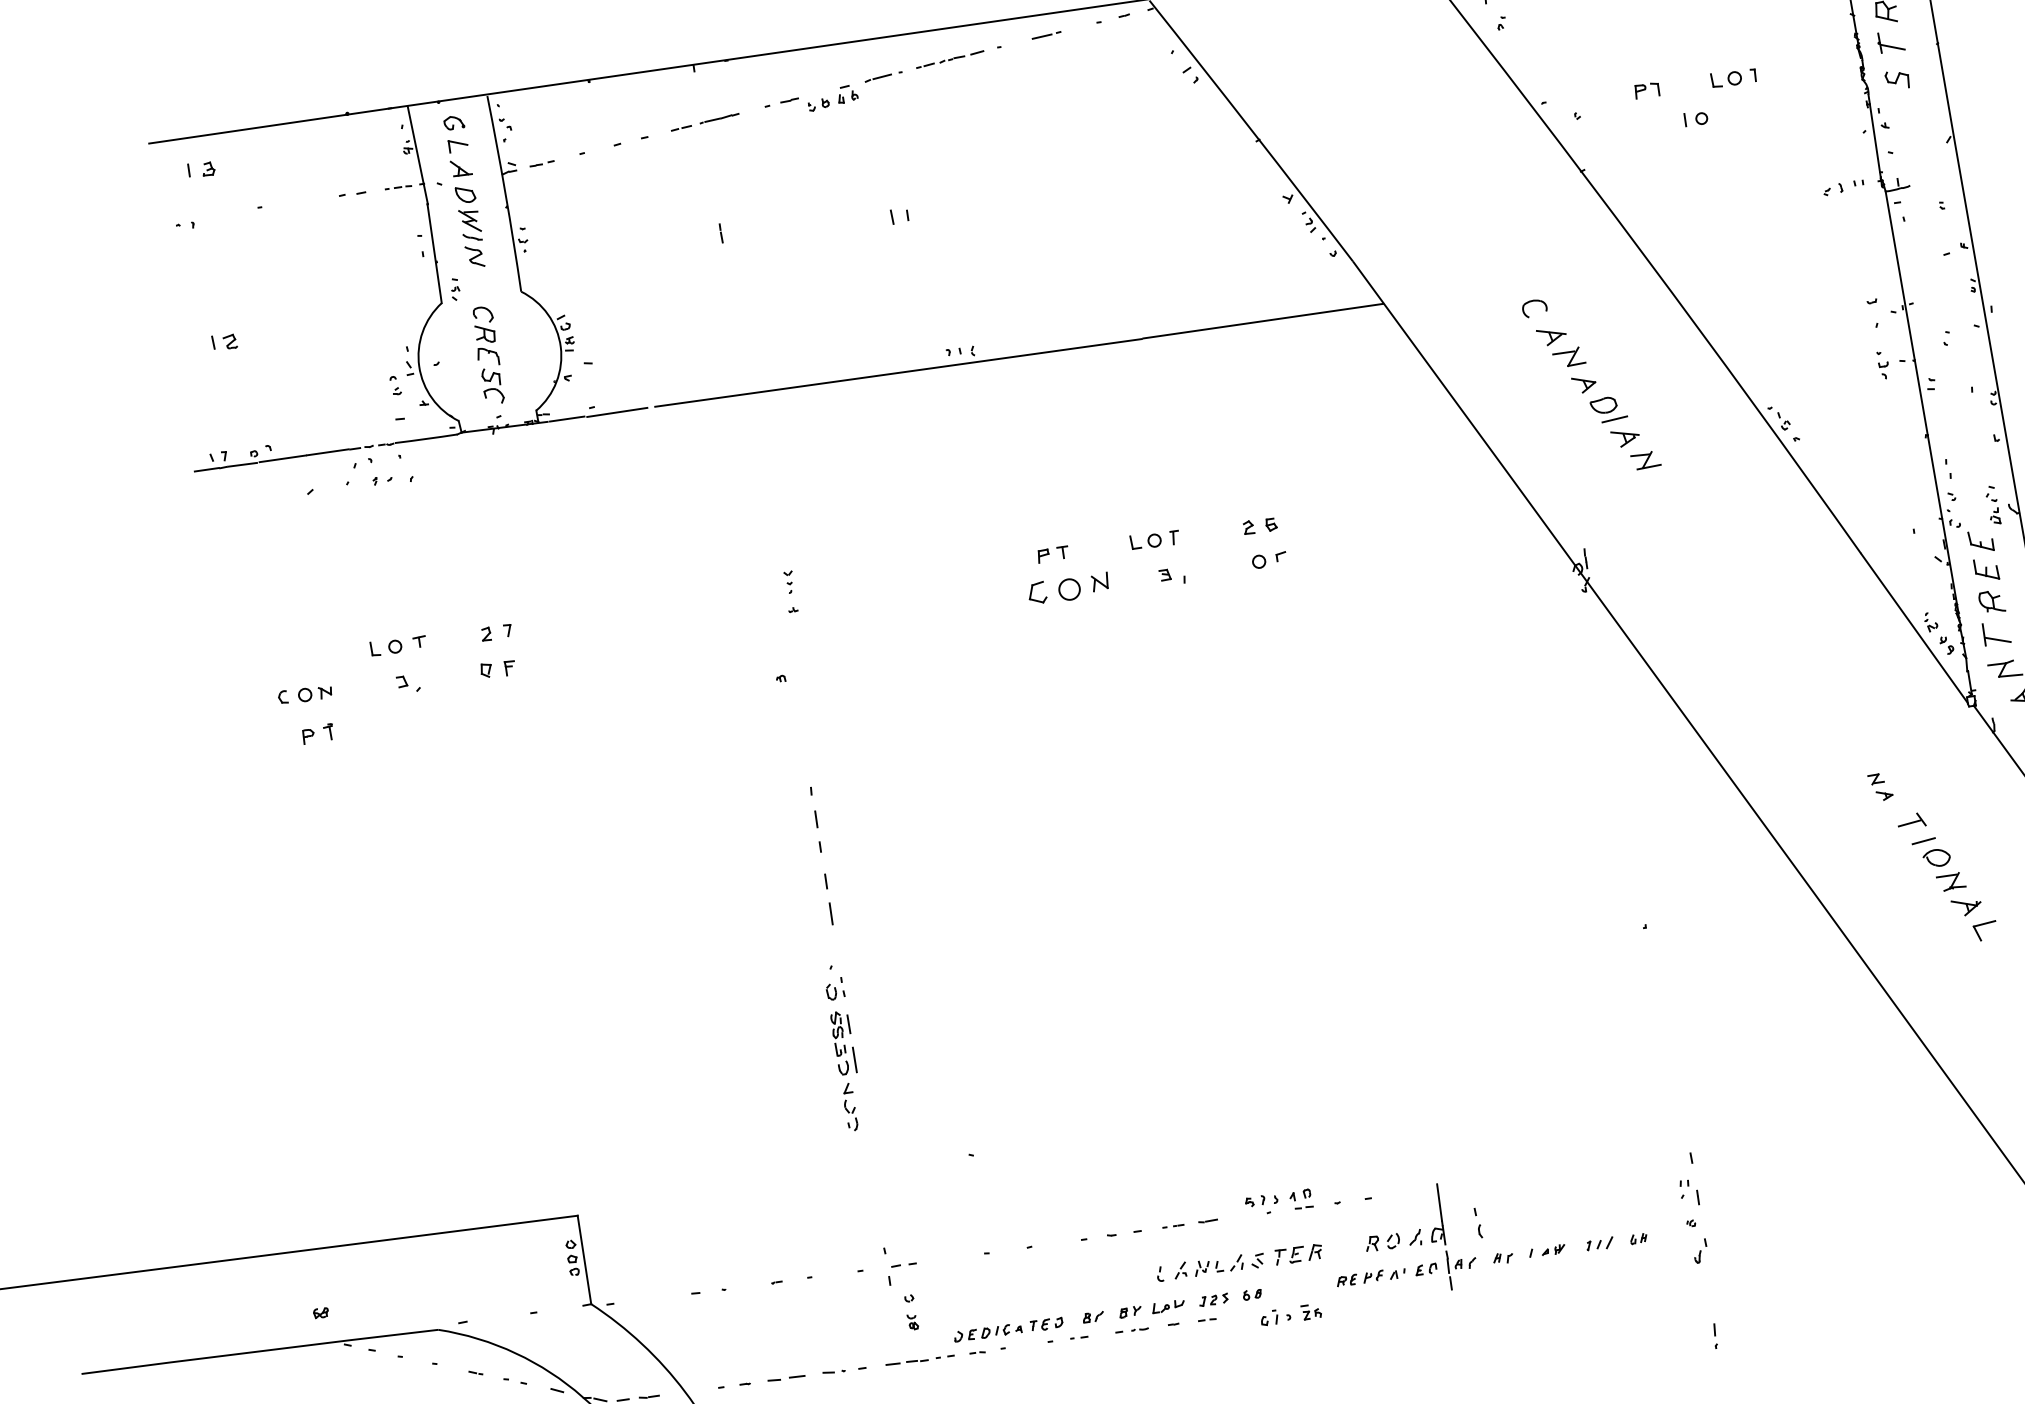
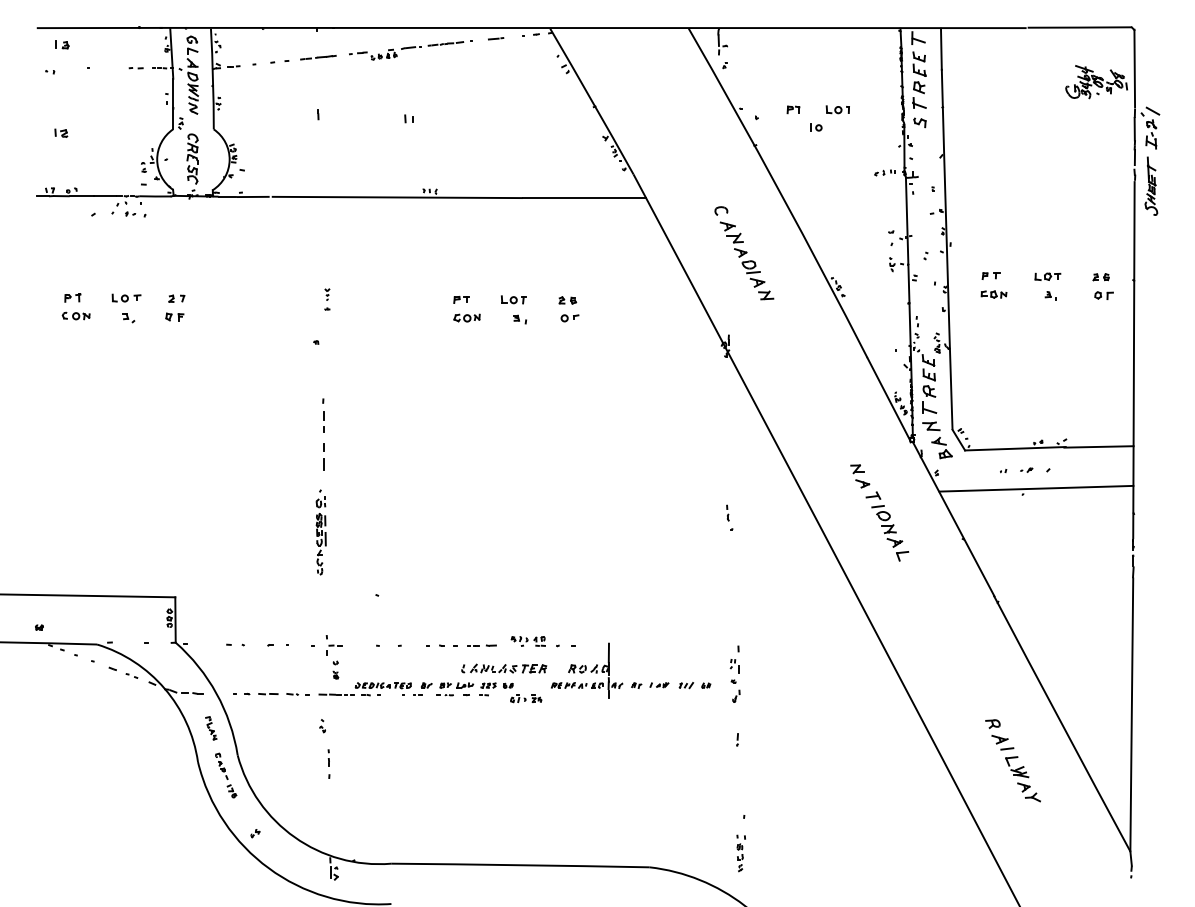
part: (1067, 587) -> (466, 317), size x0.62
part: (317, 733) -> (72, 297), moved
part: (1880, 787) -> (860, 476), size x1.67
part: (1477, 1221) -> (727, 512), moved

